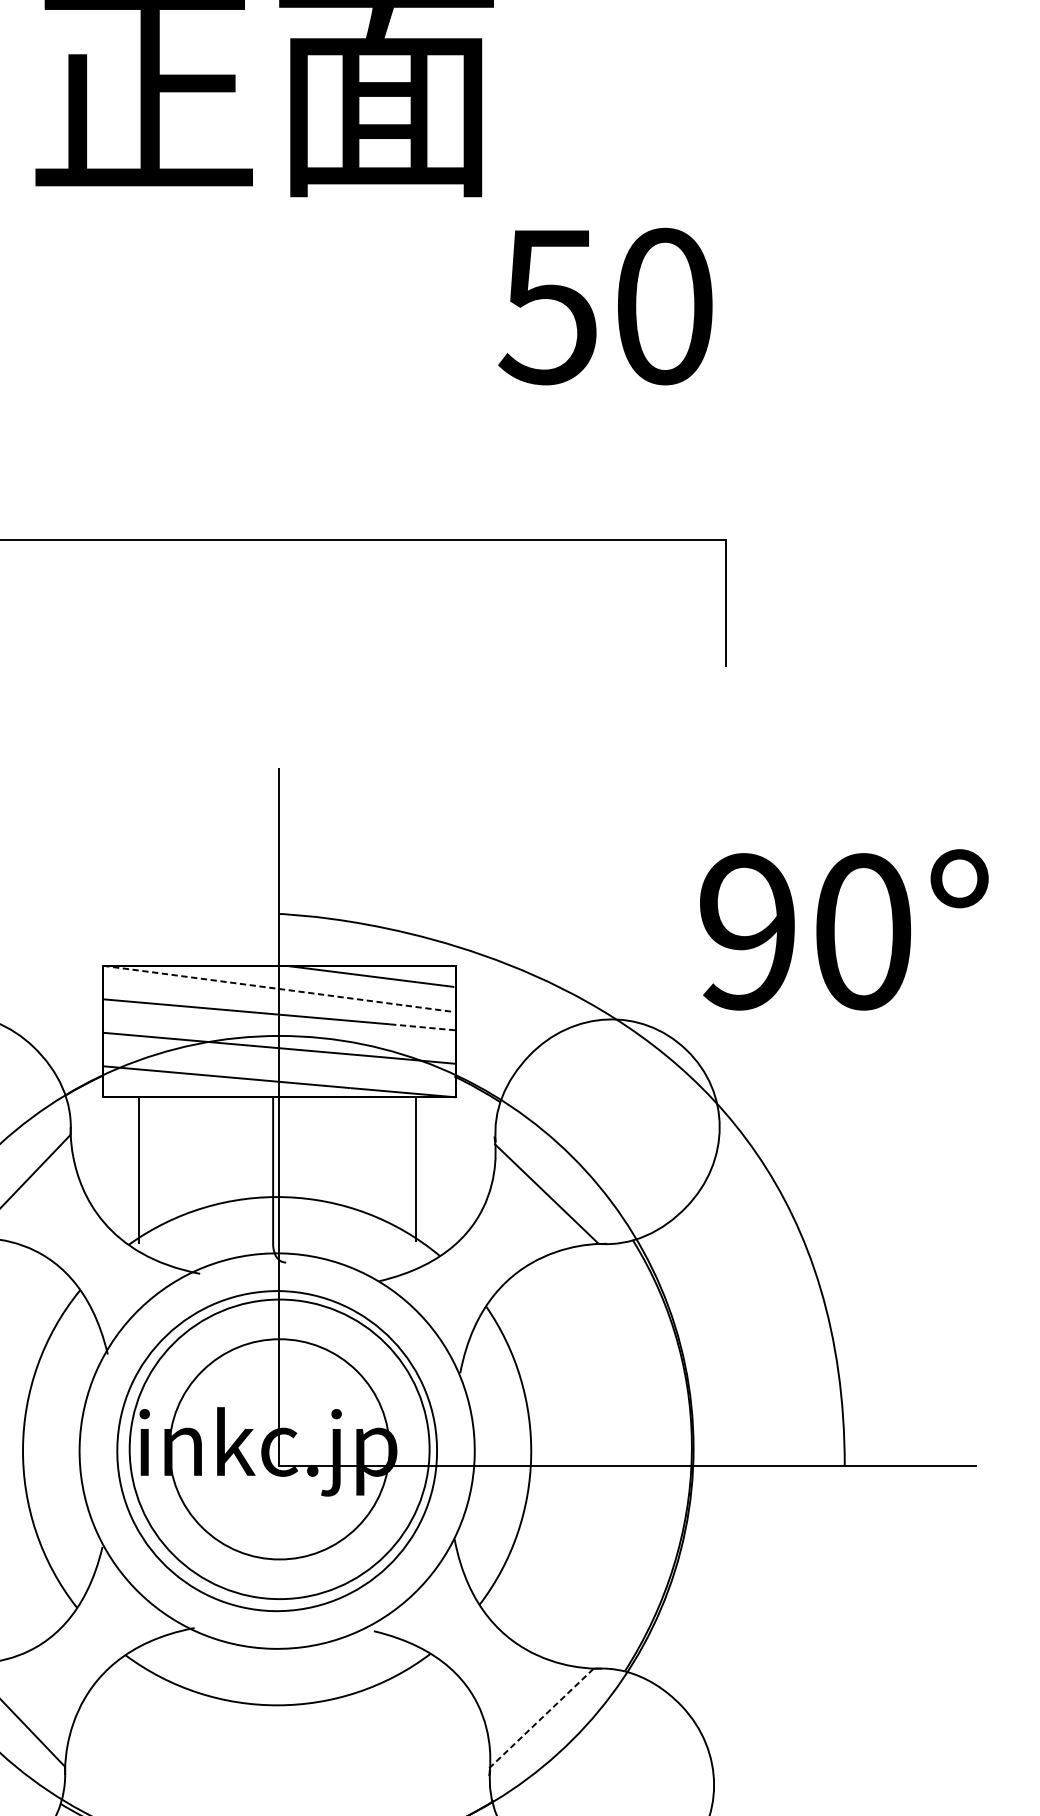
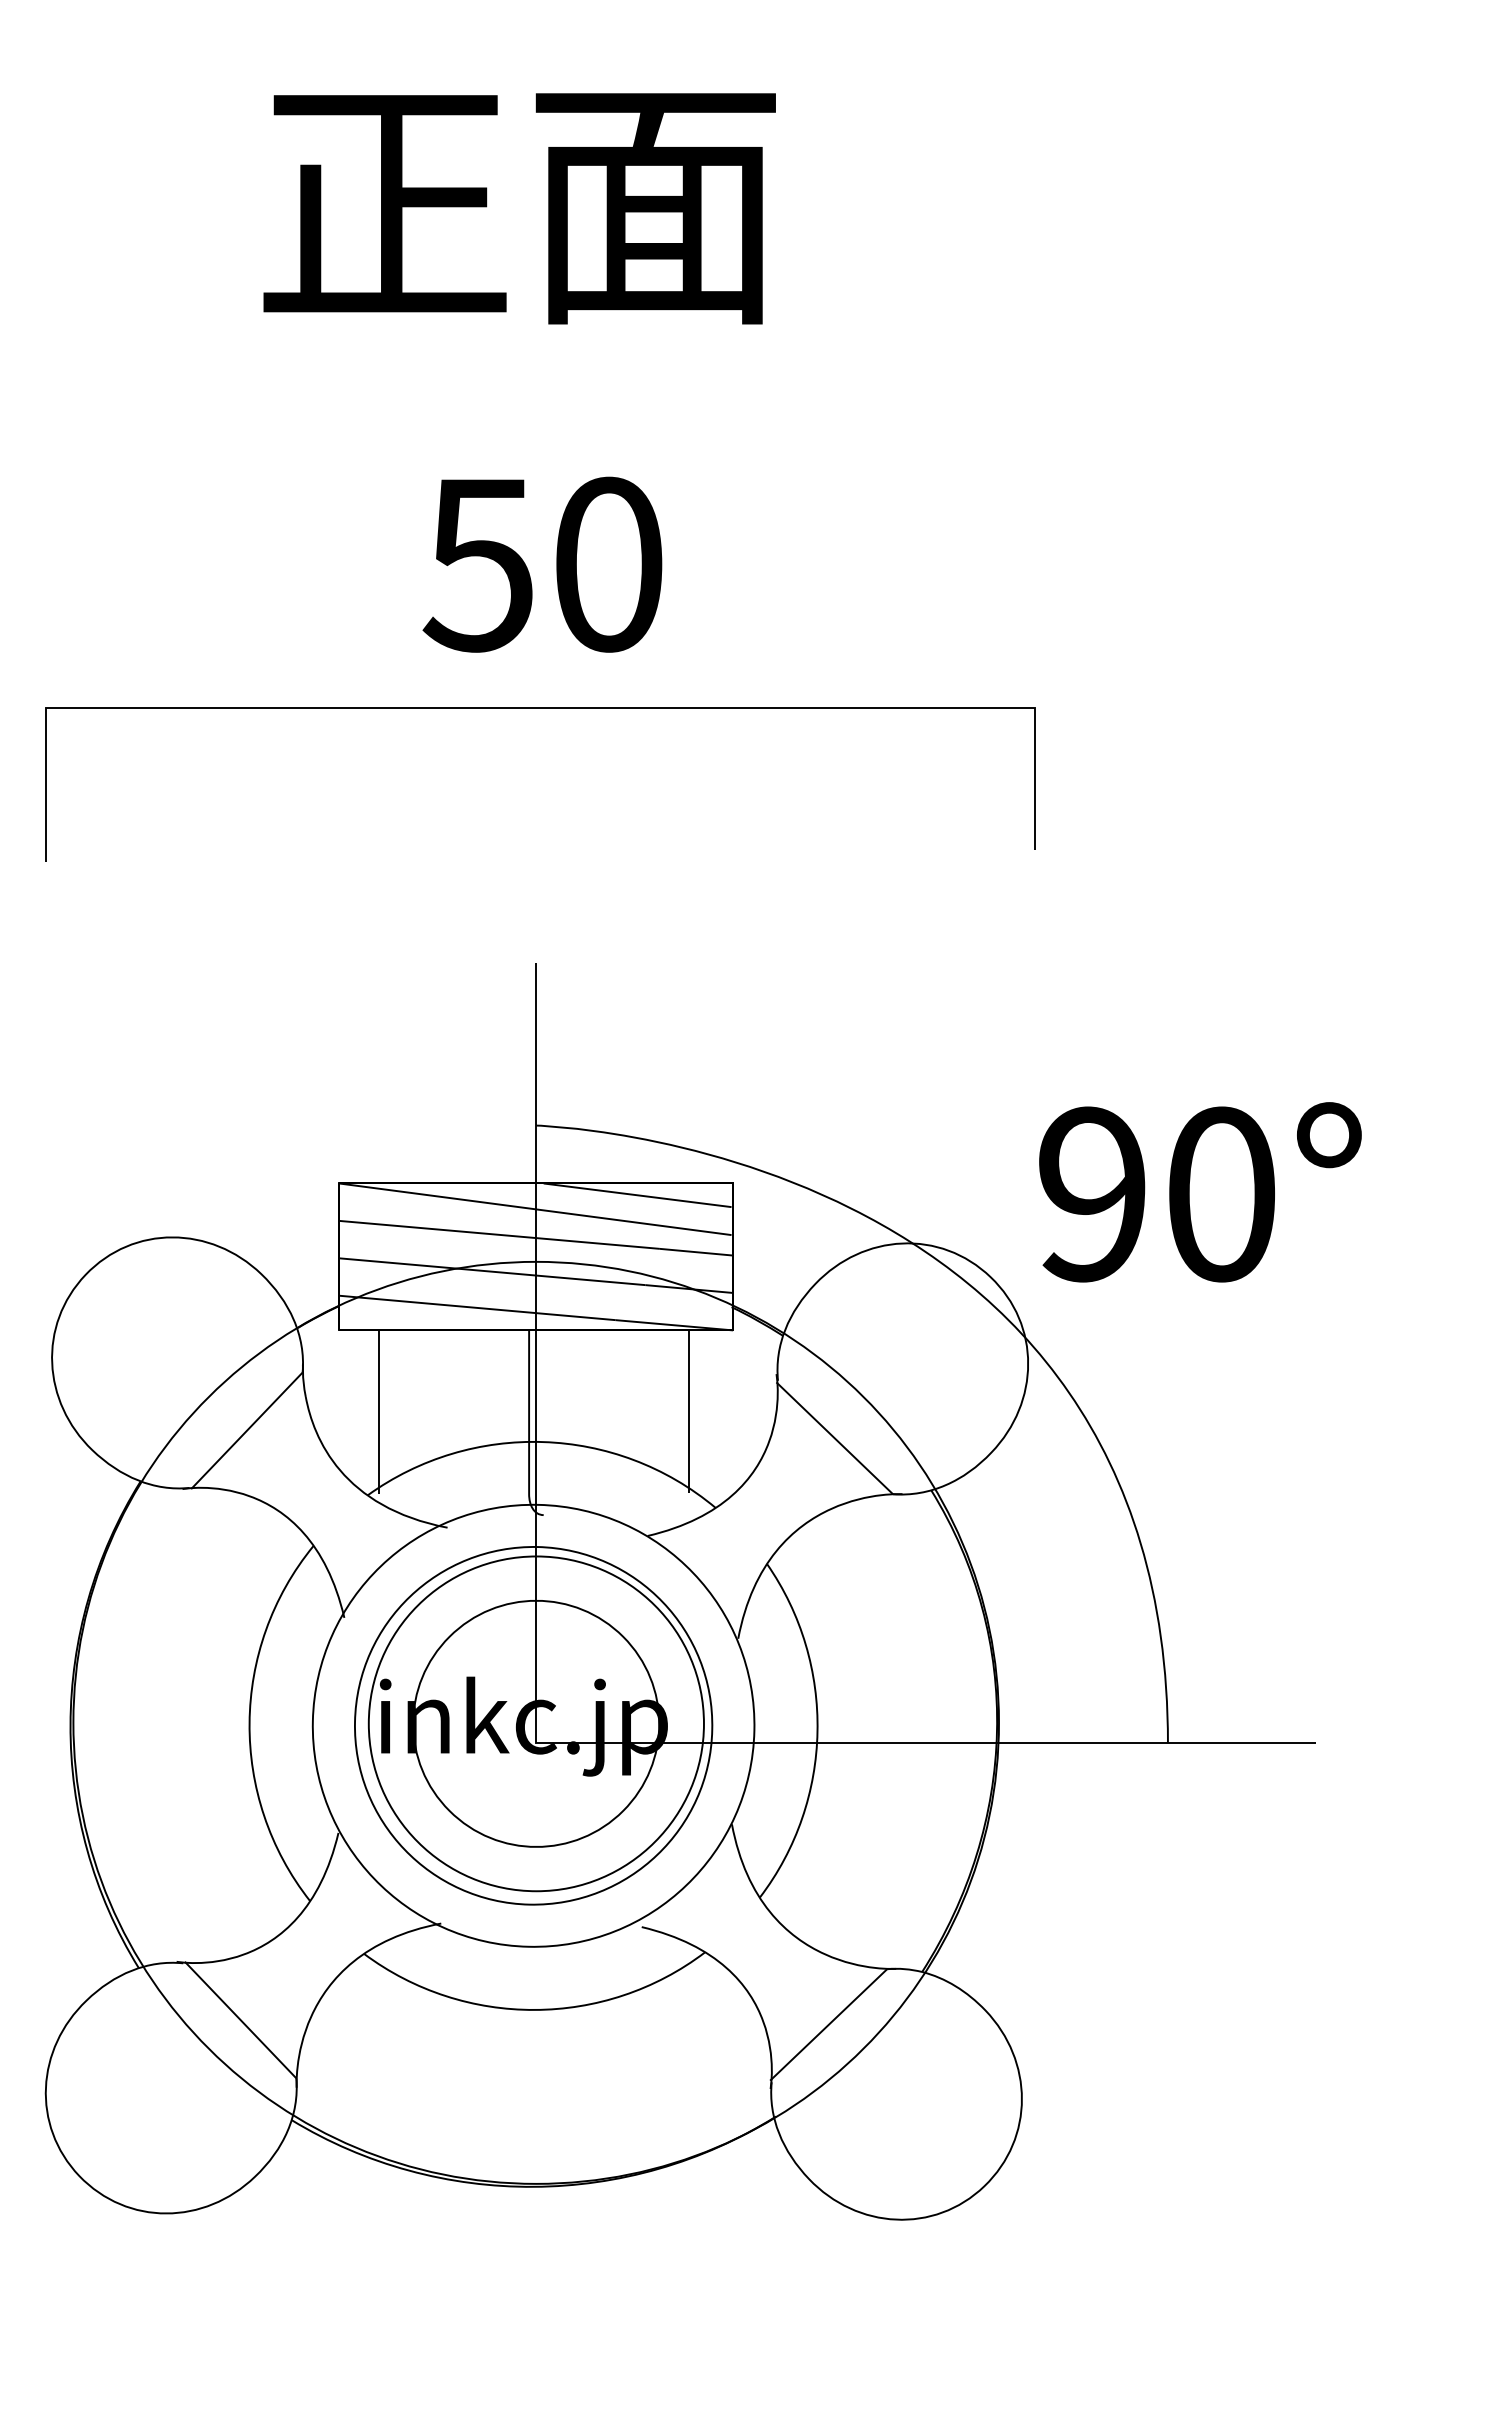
text: (605, 306) -> (542, 564), moved
text: (844, 930) -> (1200, 1192), moved
line: (278, 989) -> (535, 1209), dashed -> solid
line: (422, 1027) -> (696, 1252), dashed -> solid
line: (541, 1718) -> (828, 2024), dashed -> solid

